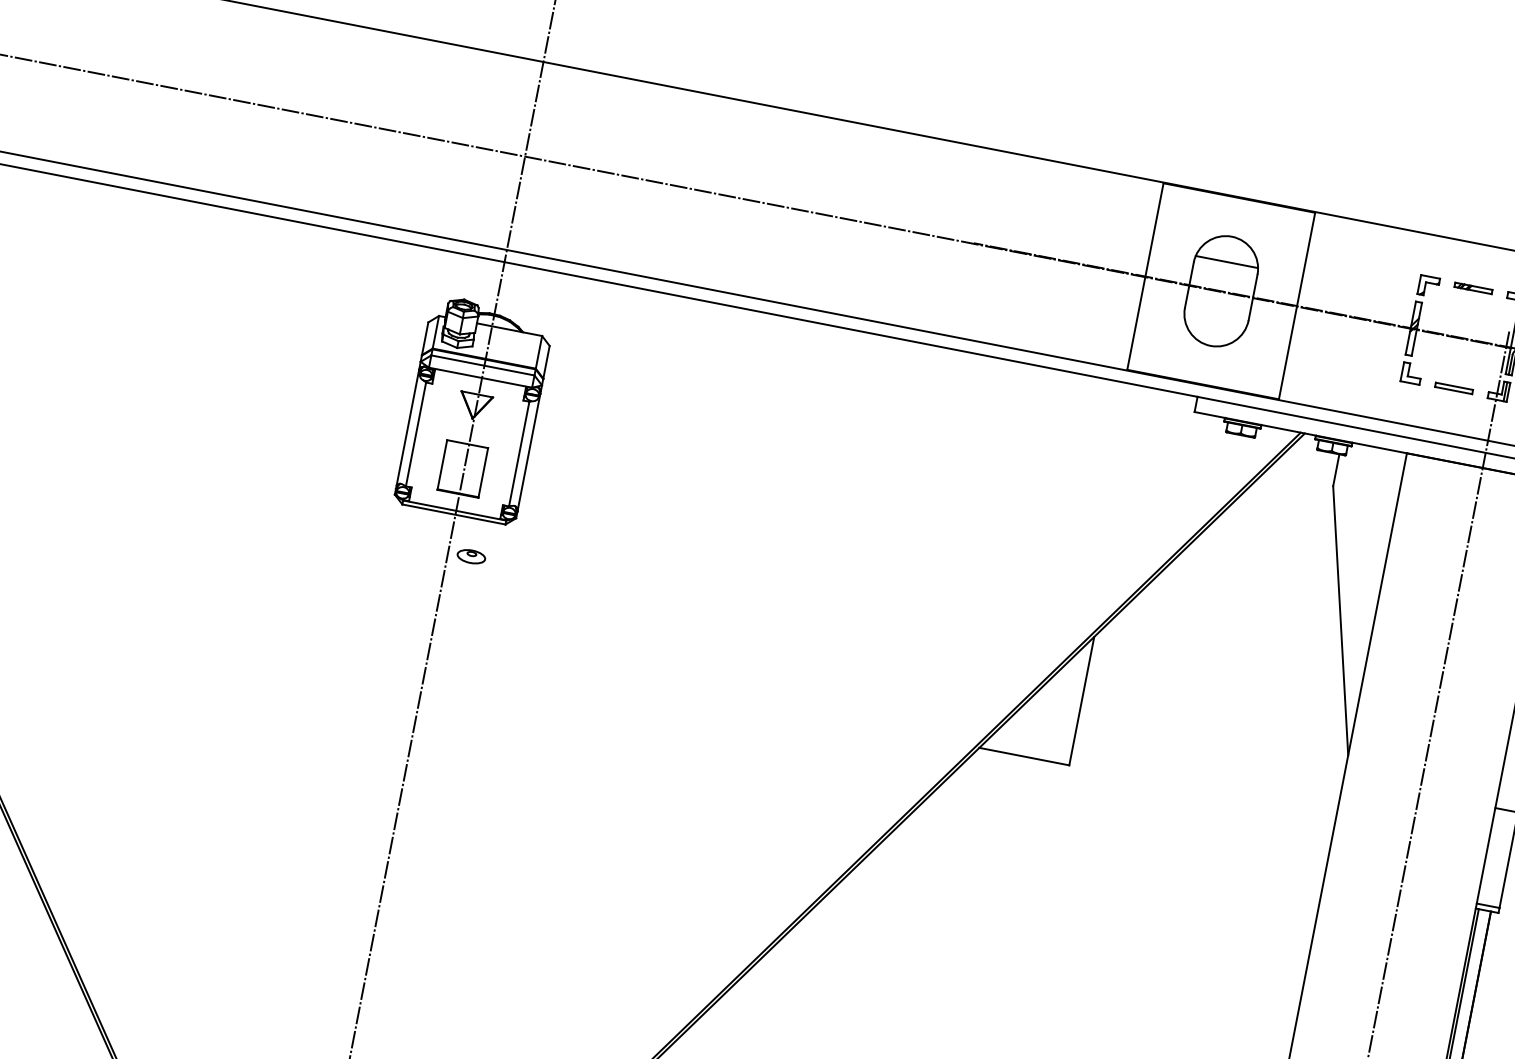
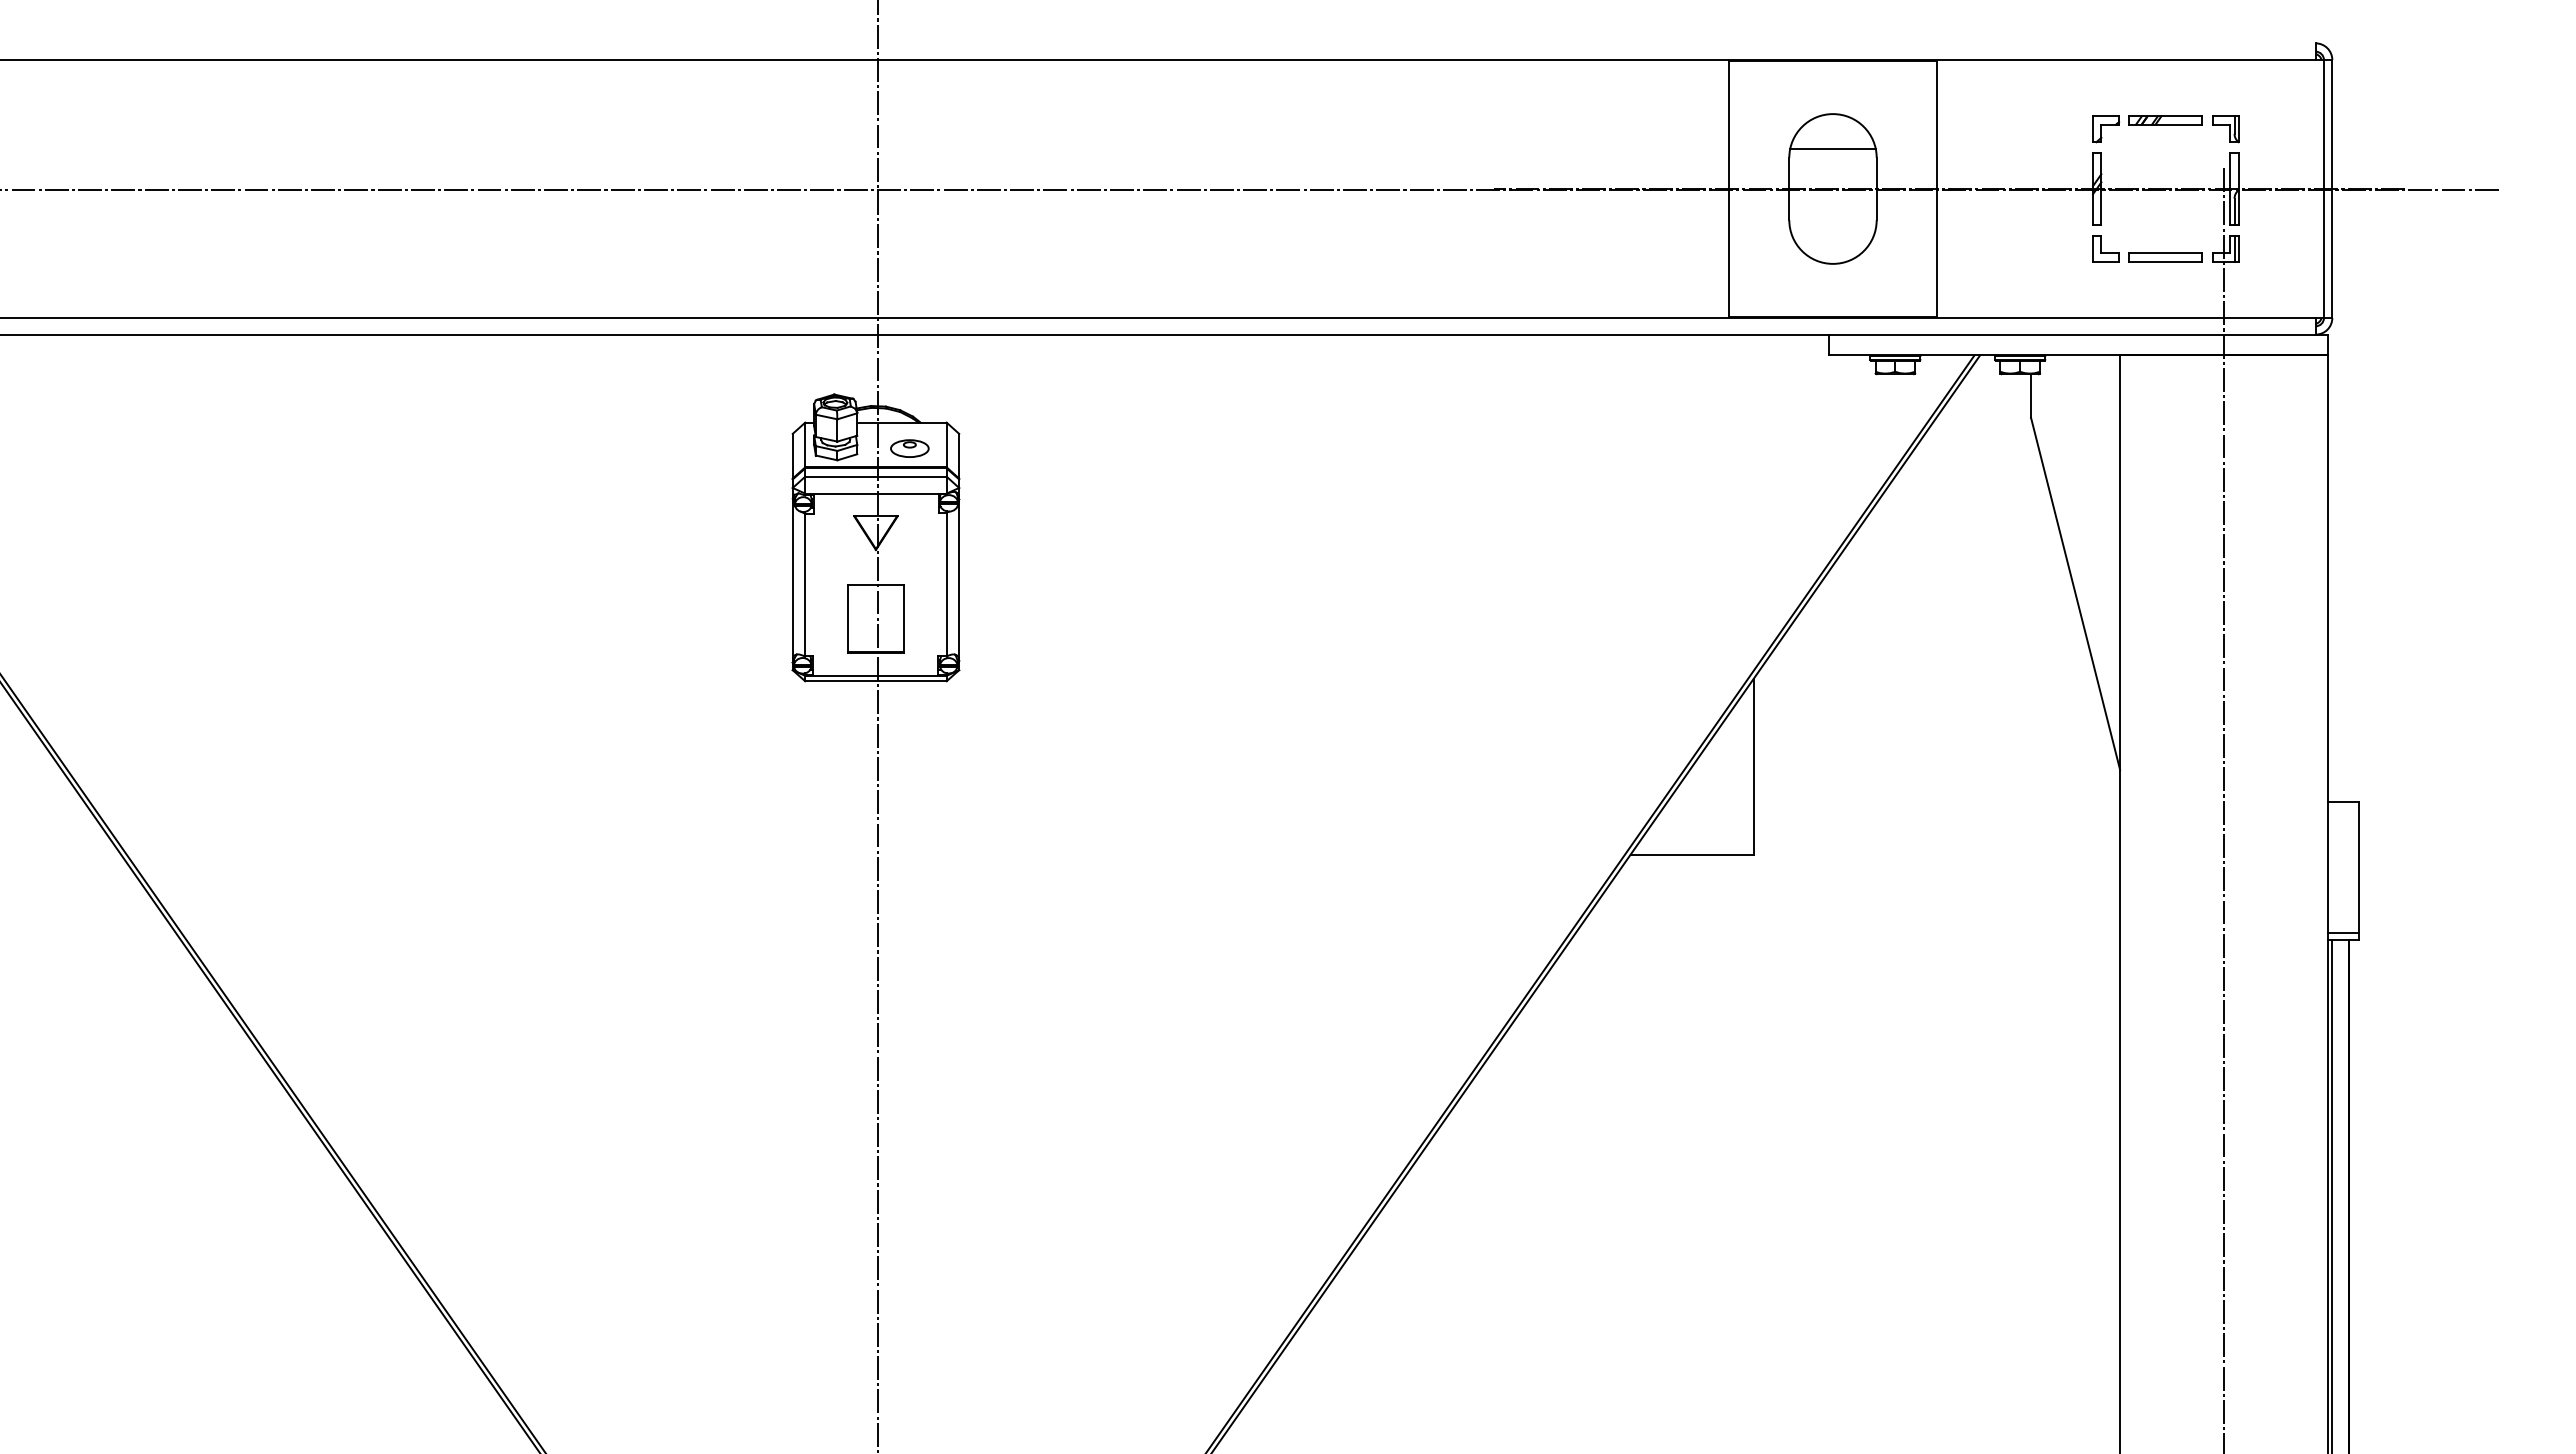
part: (1473, 288) -> (2165, 120), size x1.43
part: (1453, 388) -> (2165, 257), size x1.43
part: (471, 556) -> (909, 448), moved

